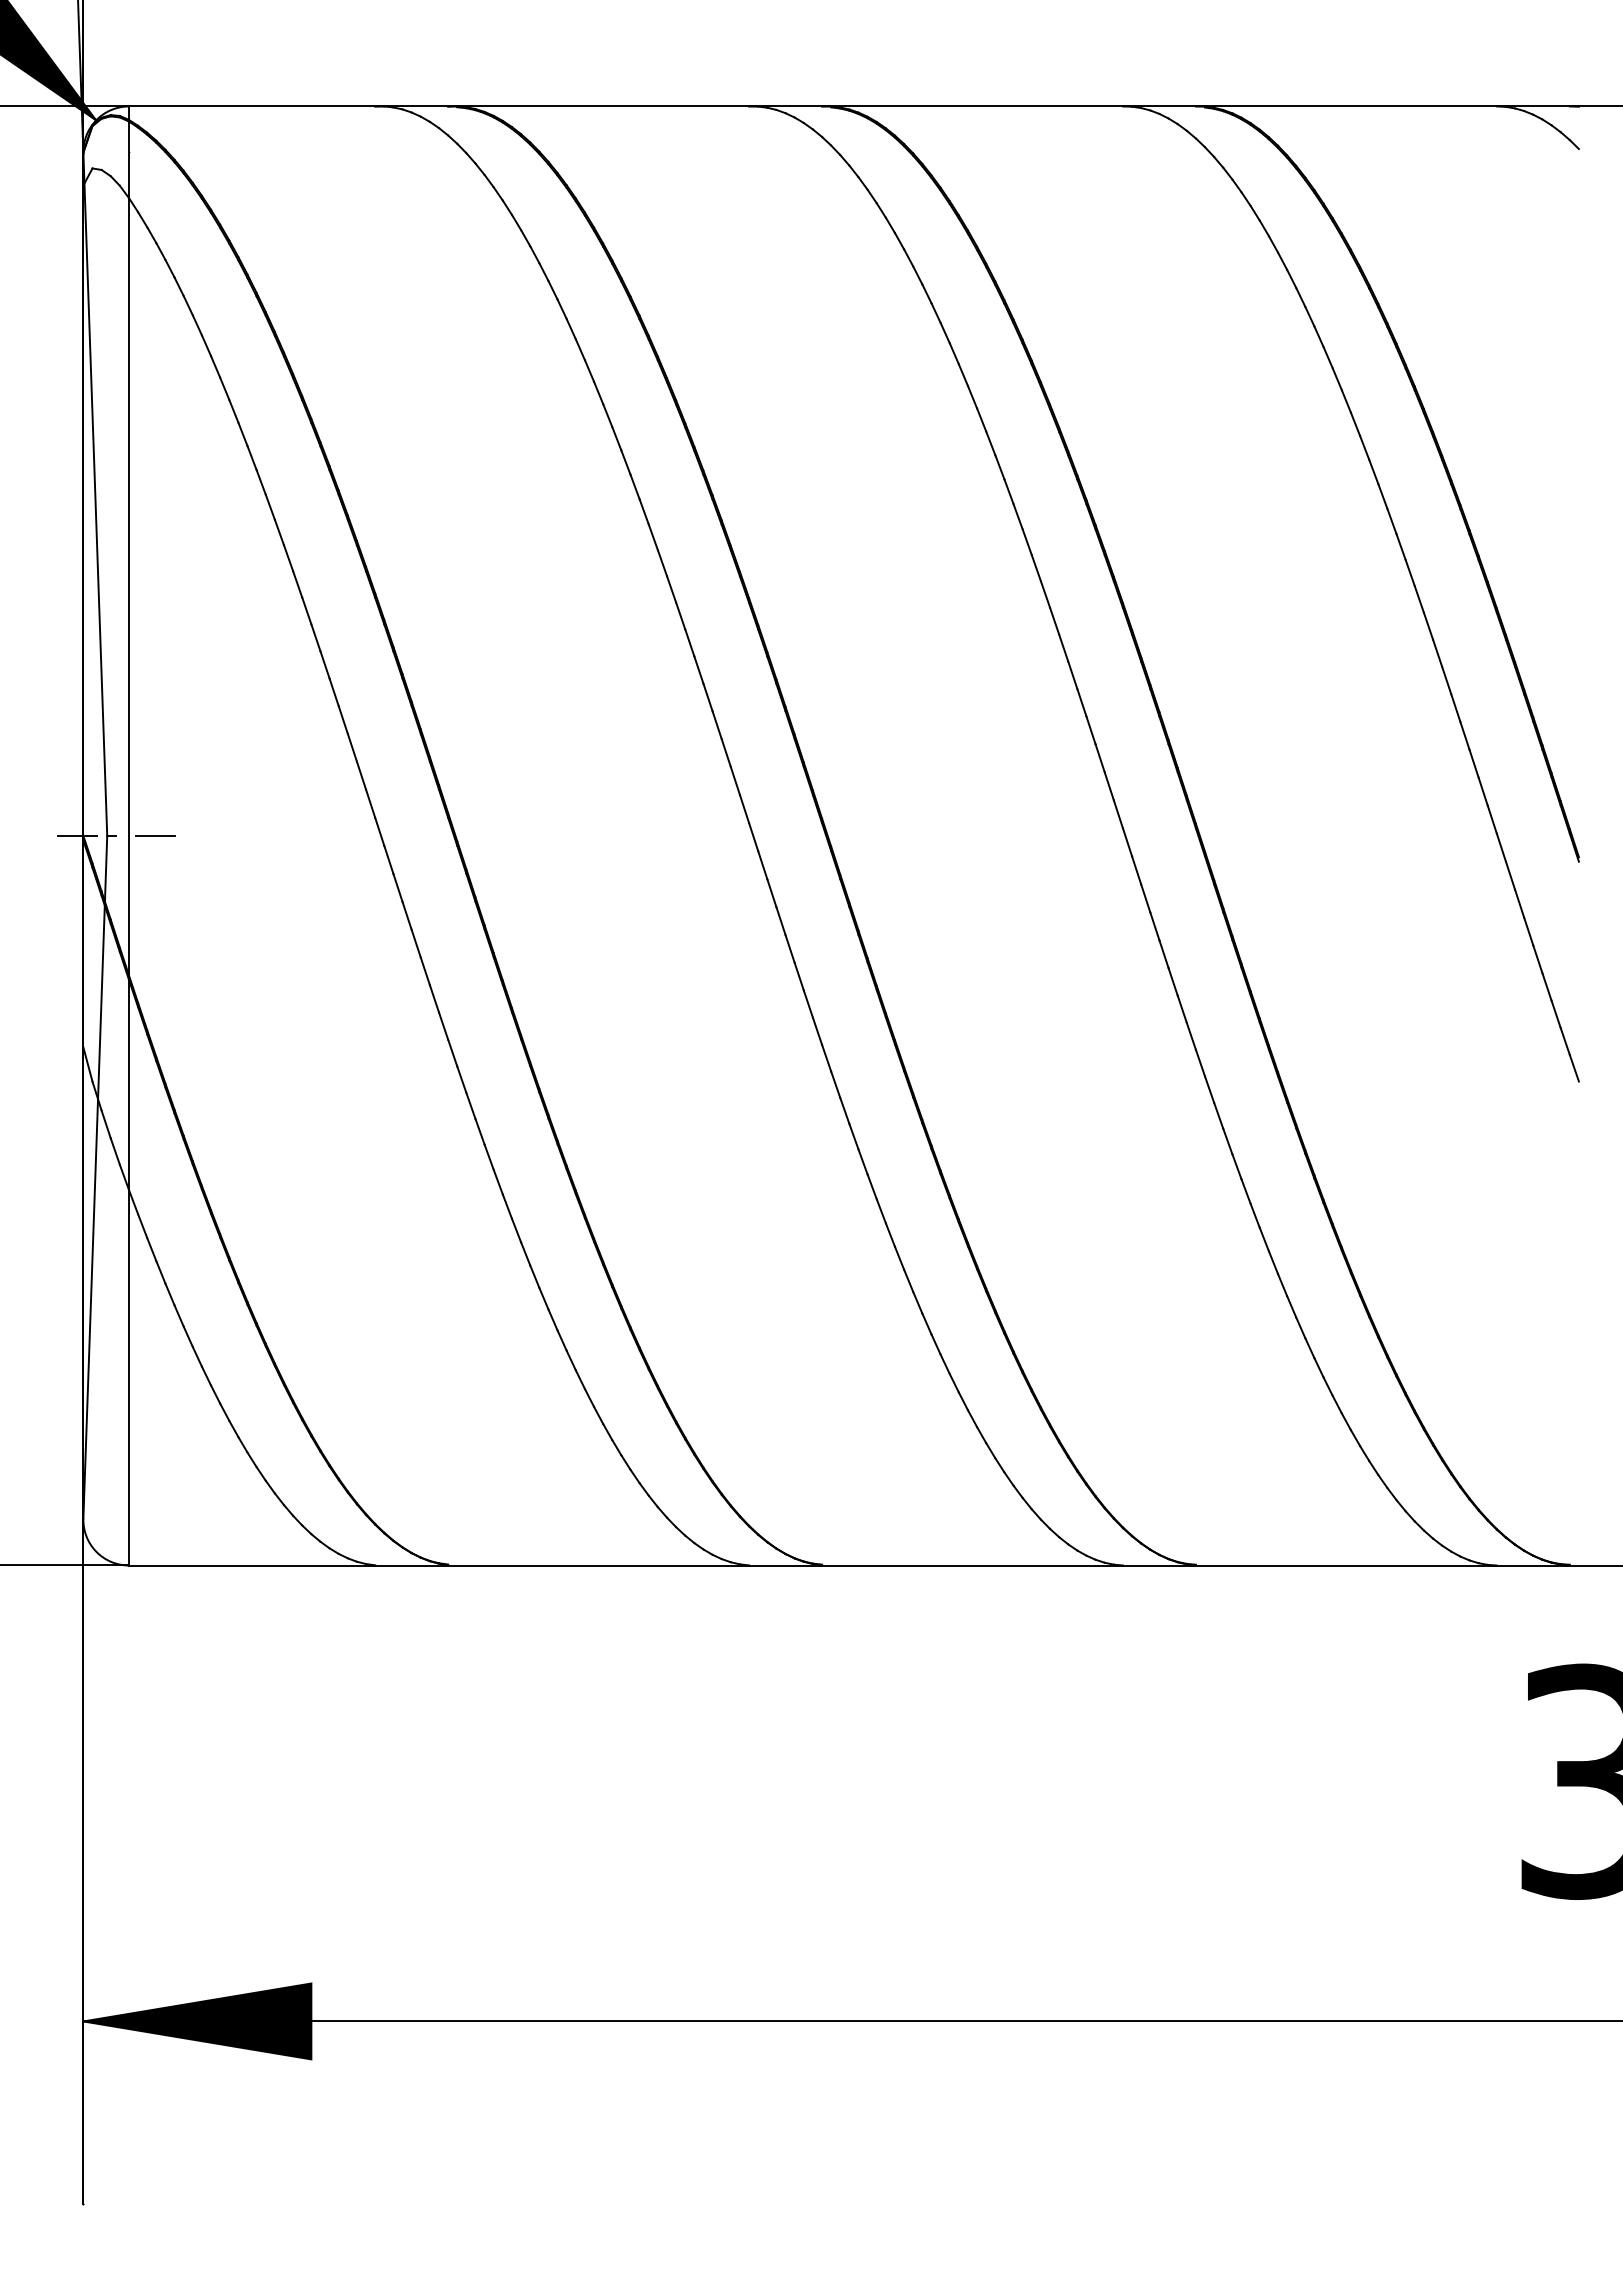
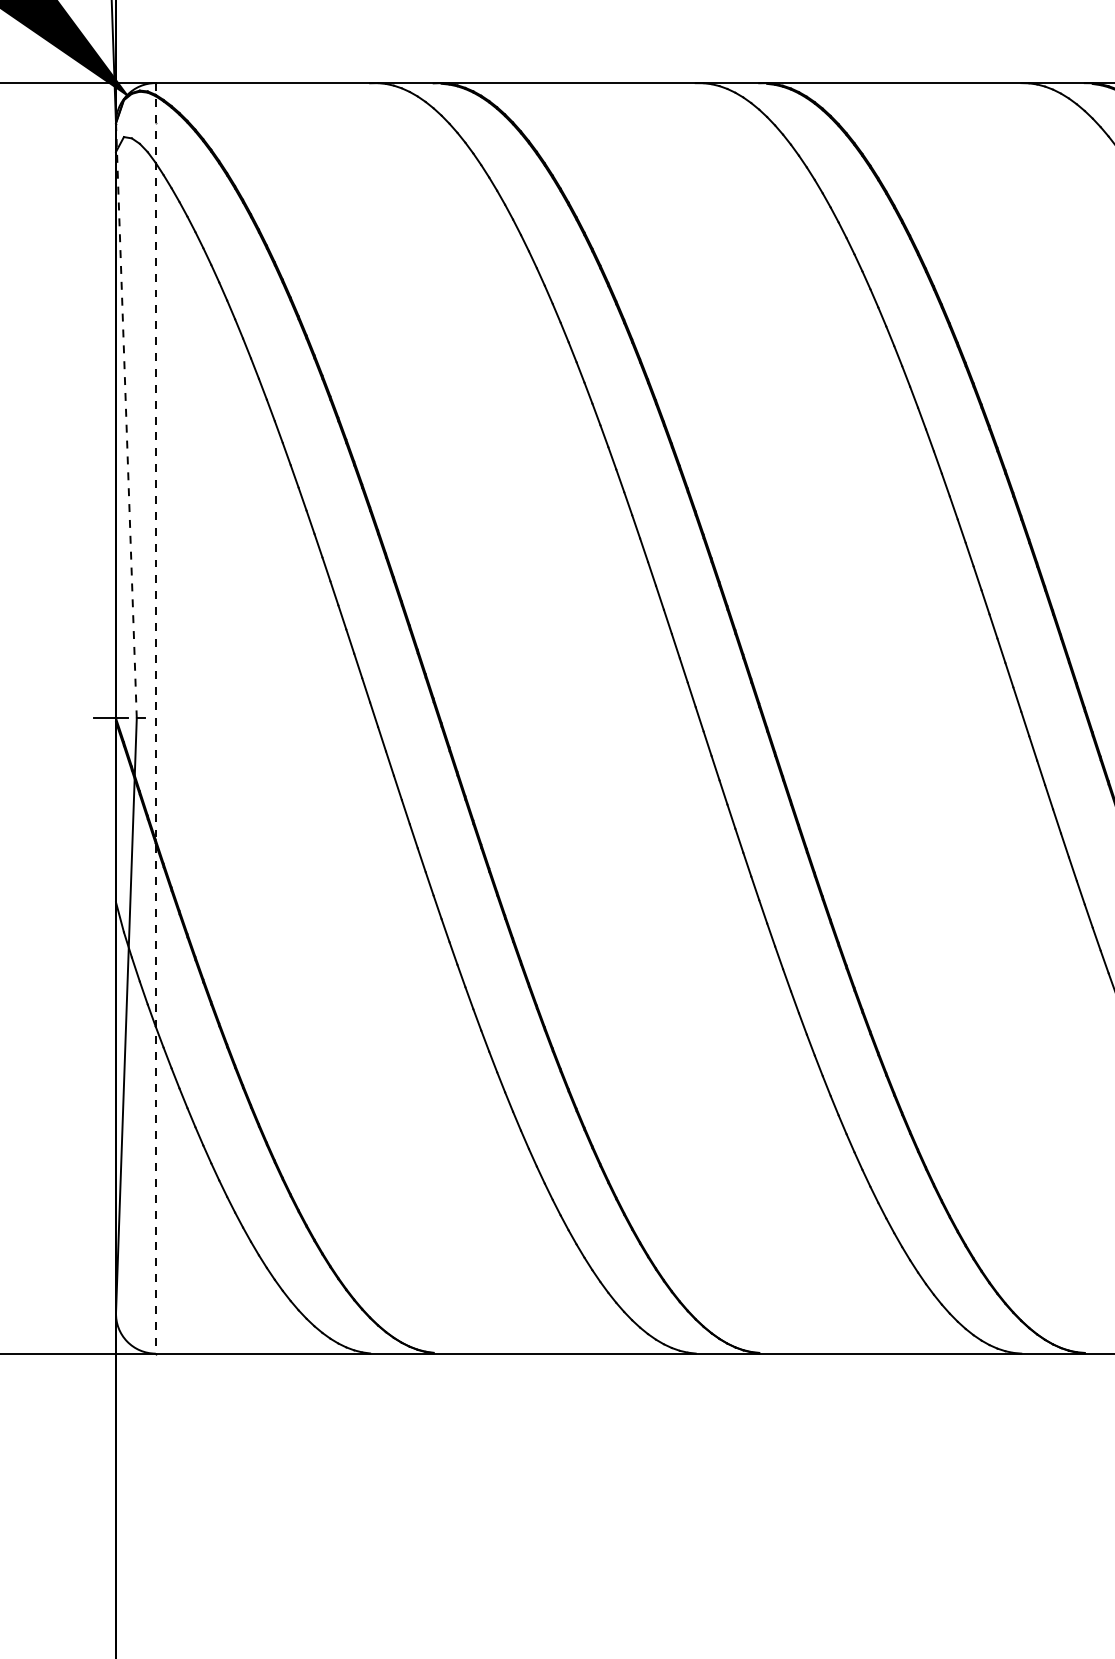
line: (95, 494) -> (126, 420), solid -> dashed
line: (128, 835) -> (155, 717), solid -> dashed
line: (154, 835) -> (177, 717), removed

